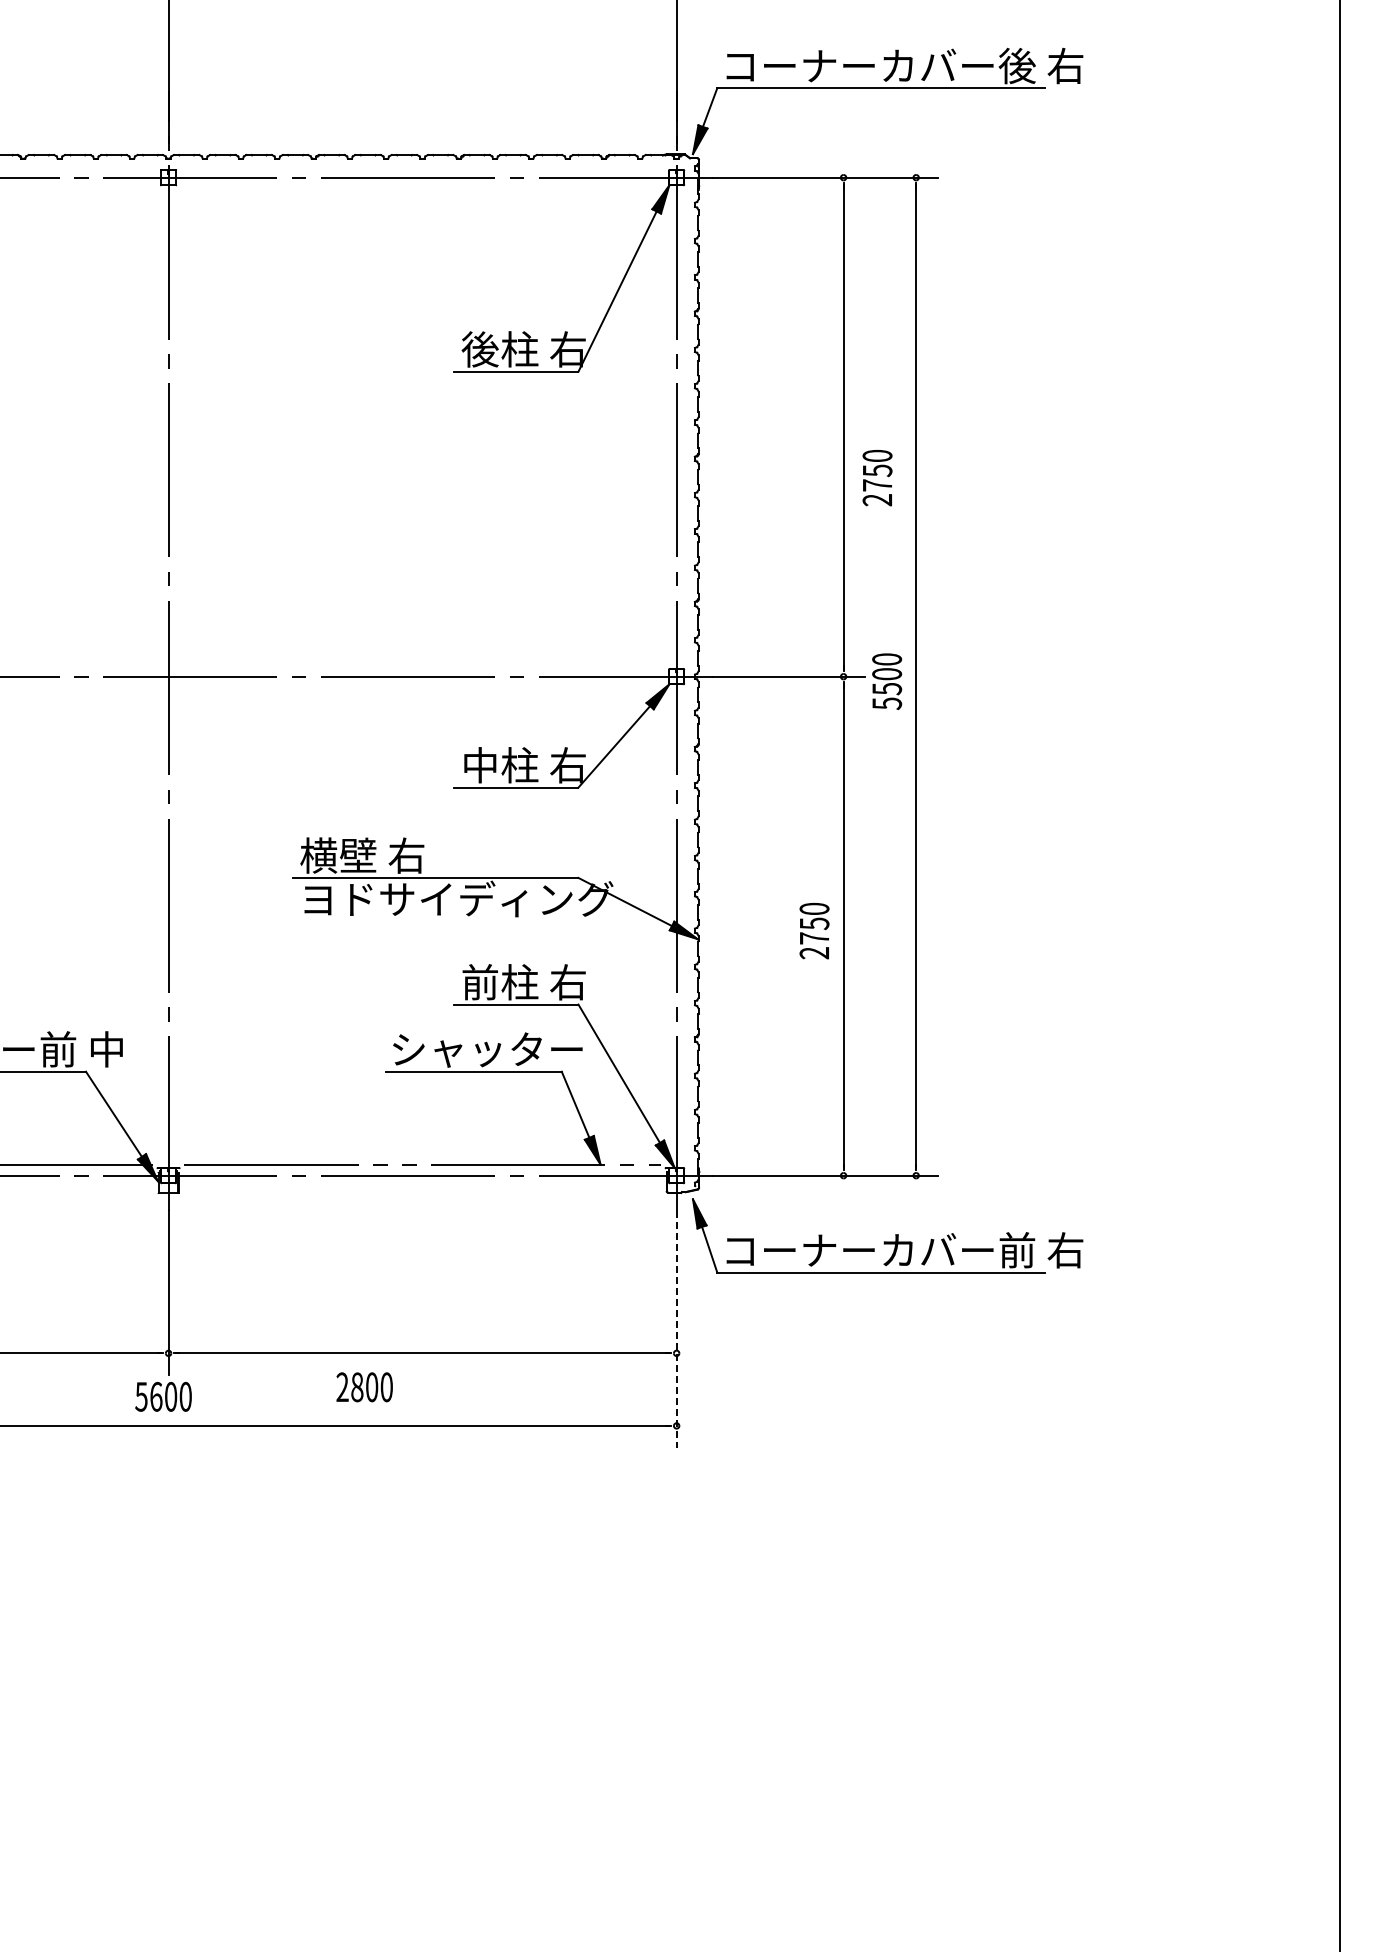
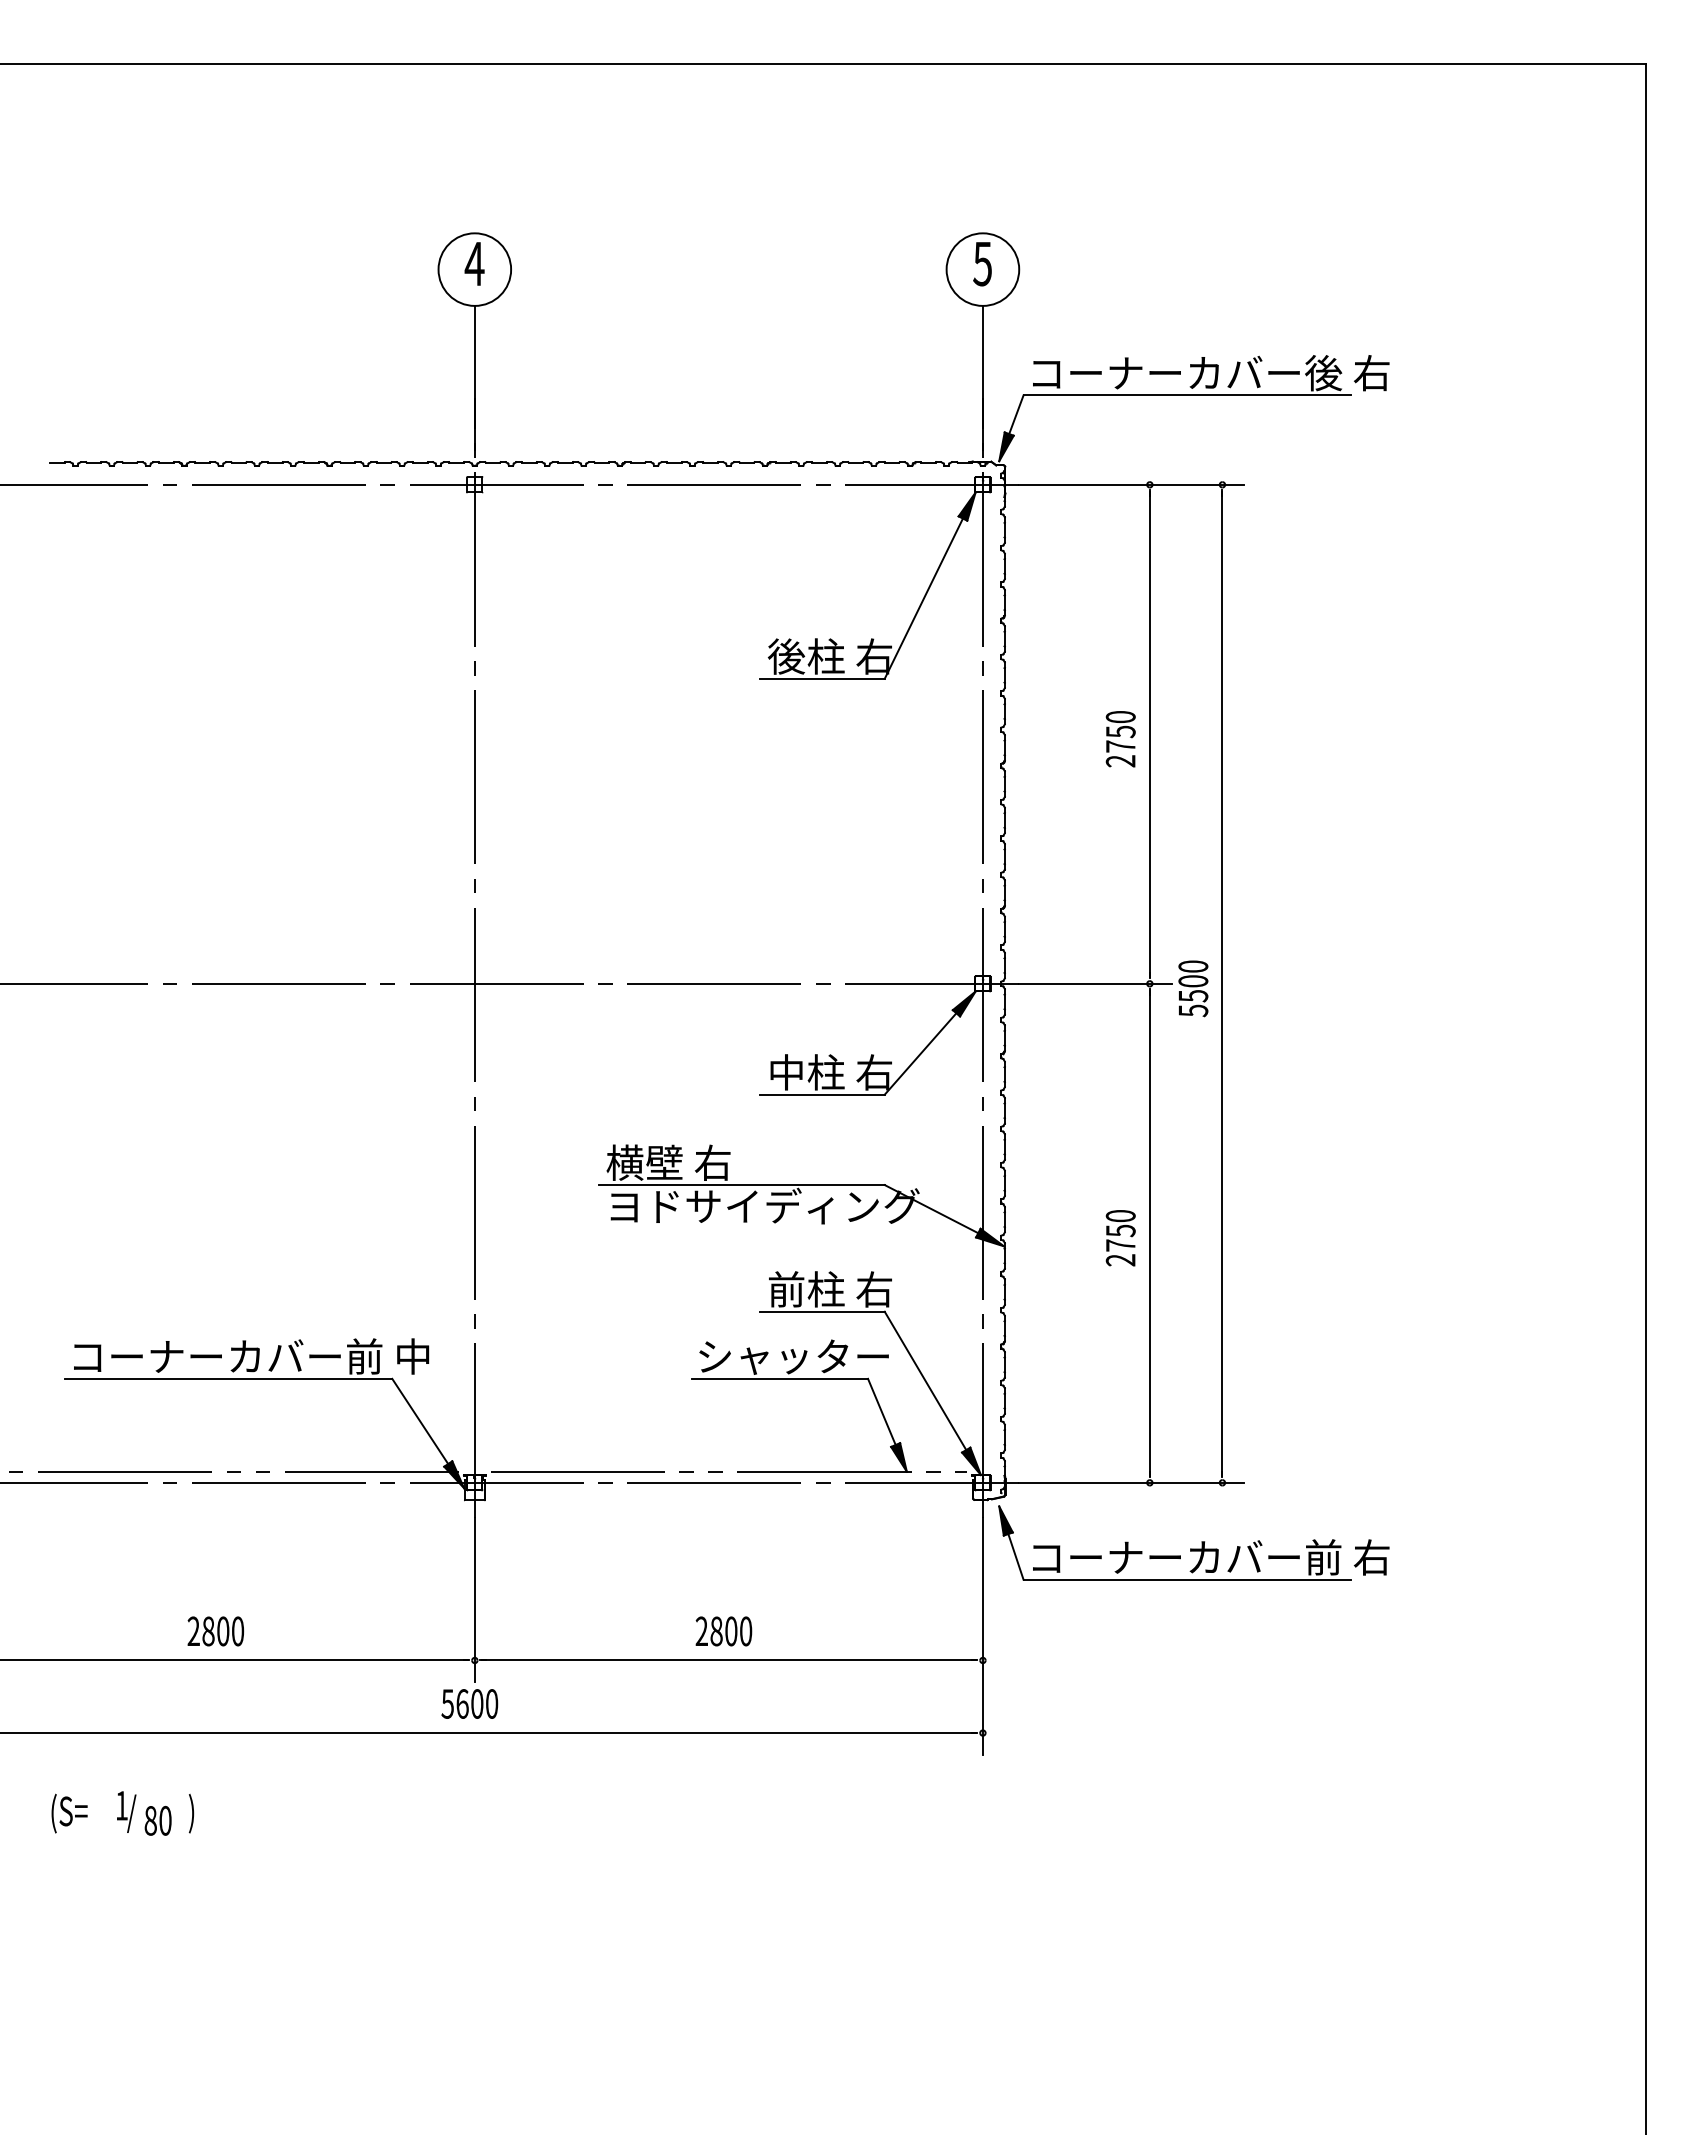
text: (877, 478) -> (1120, 739), moved
line: (676, 1329) -> (982, 1636), dashed -> solid
text: (364, 1387) -> (723, 1631), moved

